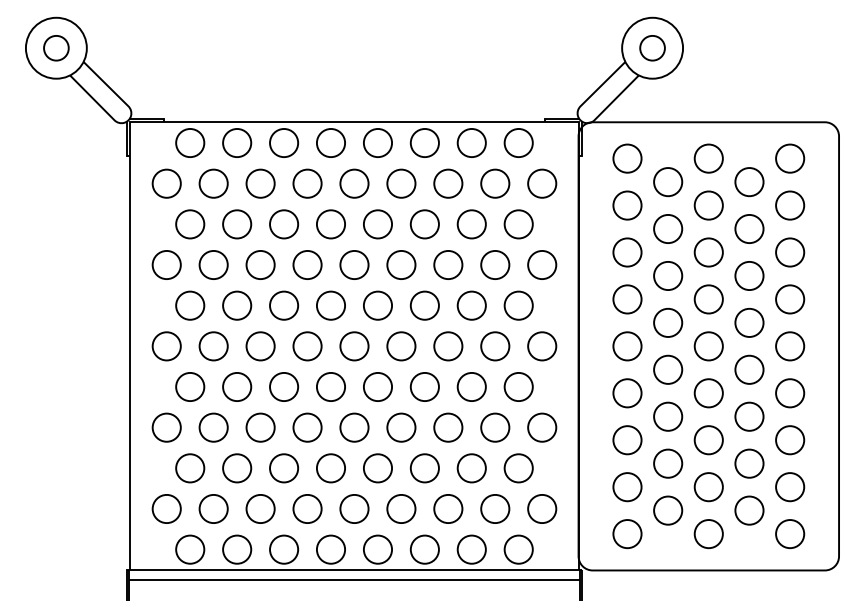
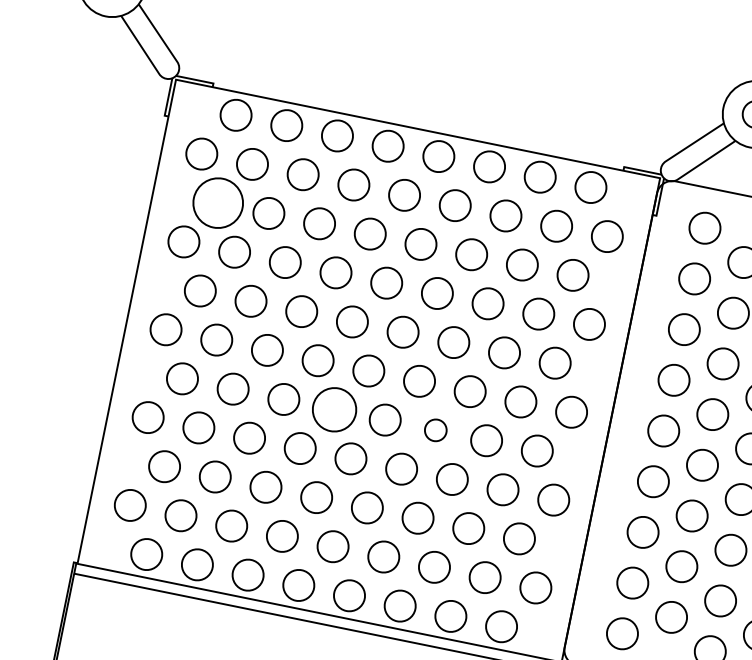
circle: (190, 224) -> (218, 203), size x1.6
circle: (330, 386) -> (334, 409), size x1.4
circle: (424, 386) -> (435, 429), size x0.7

